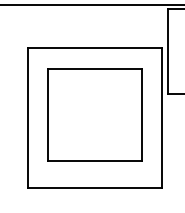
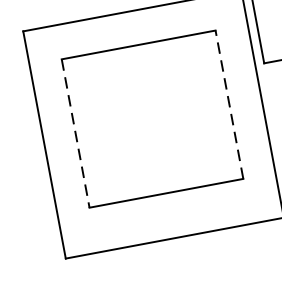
line: (47, 115) -> (75, 134), solid -> dashed
line: (142, 115) -> (229, 105), solid -> dashed

